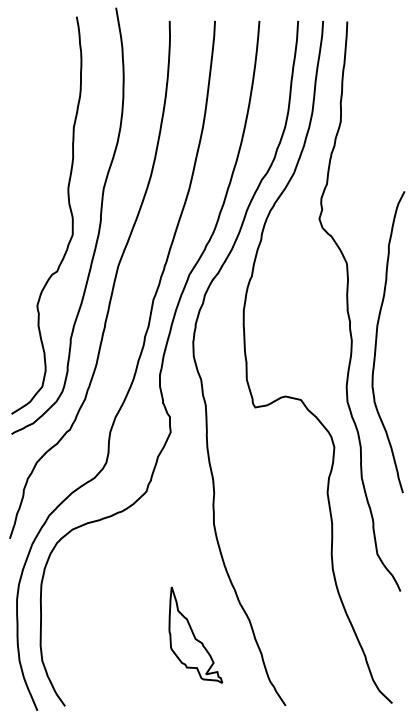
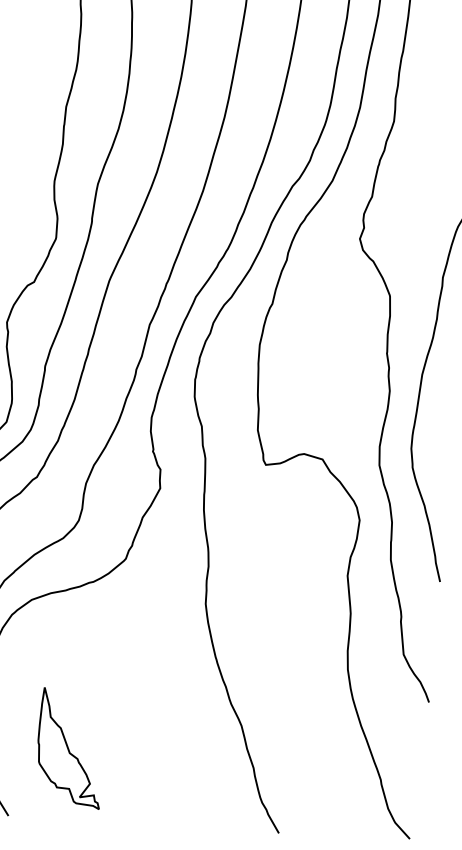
part: (195, 634) -> (70, 747), moved

